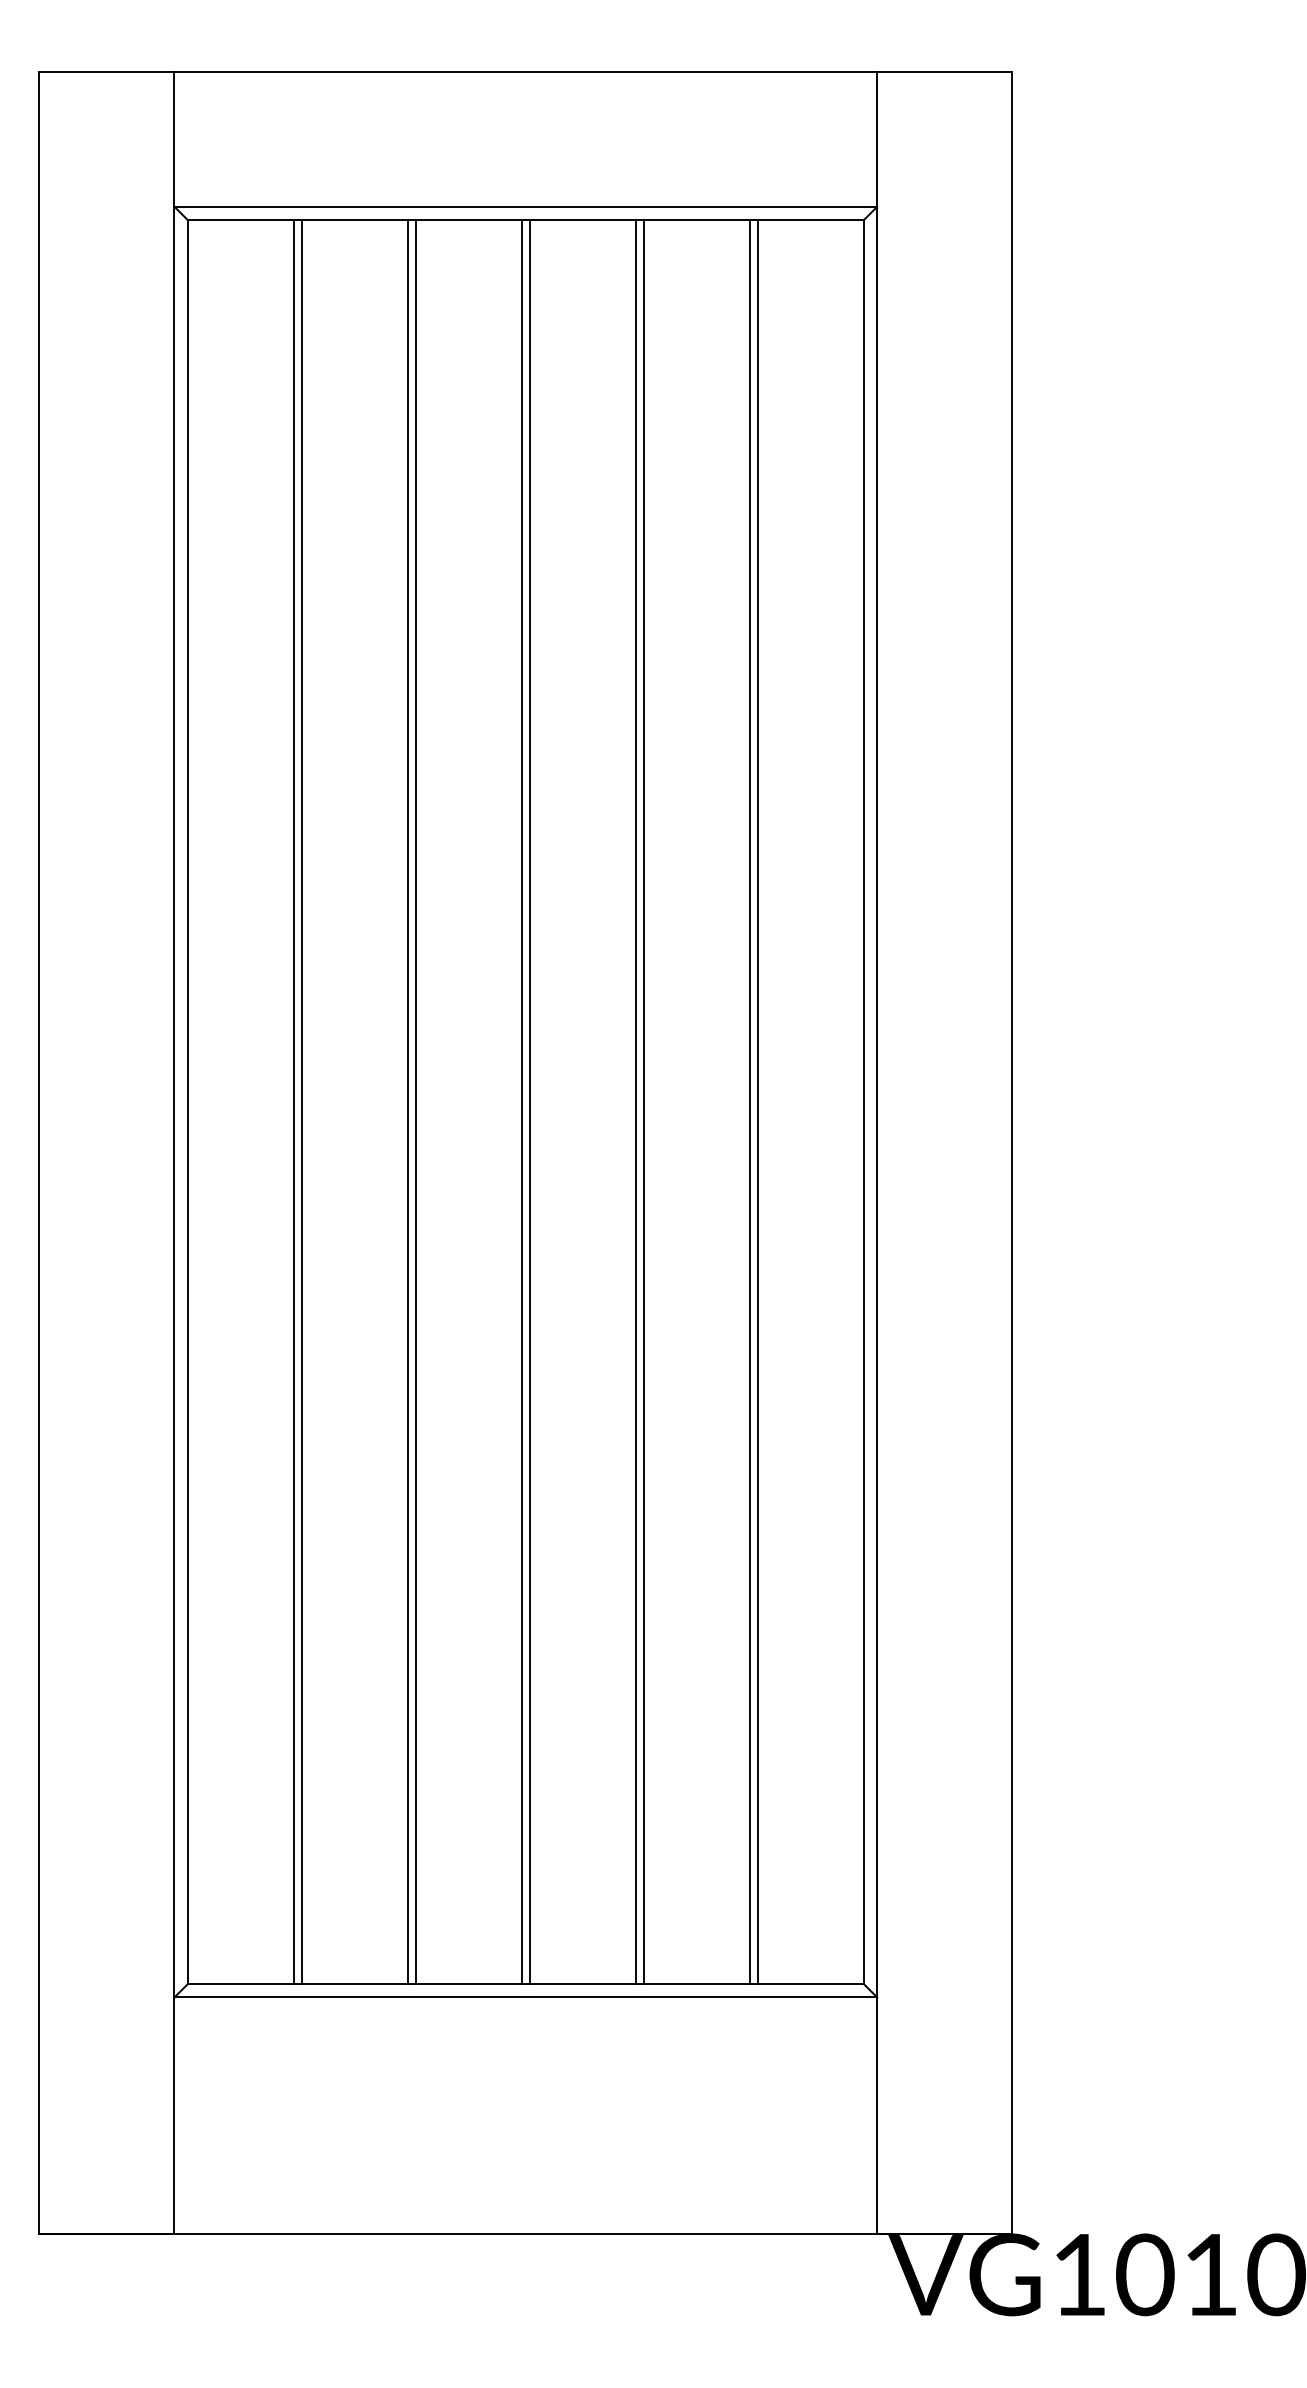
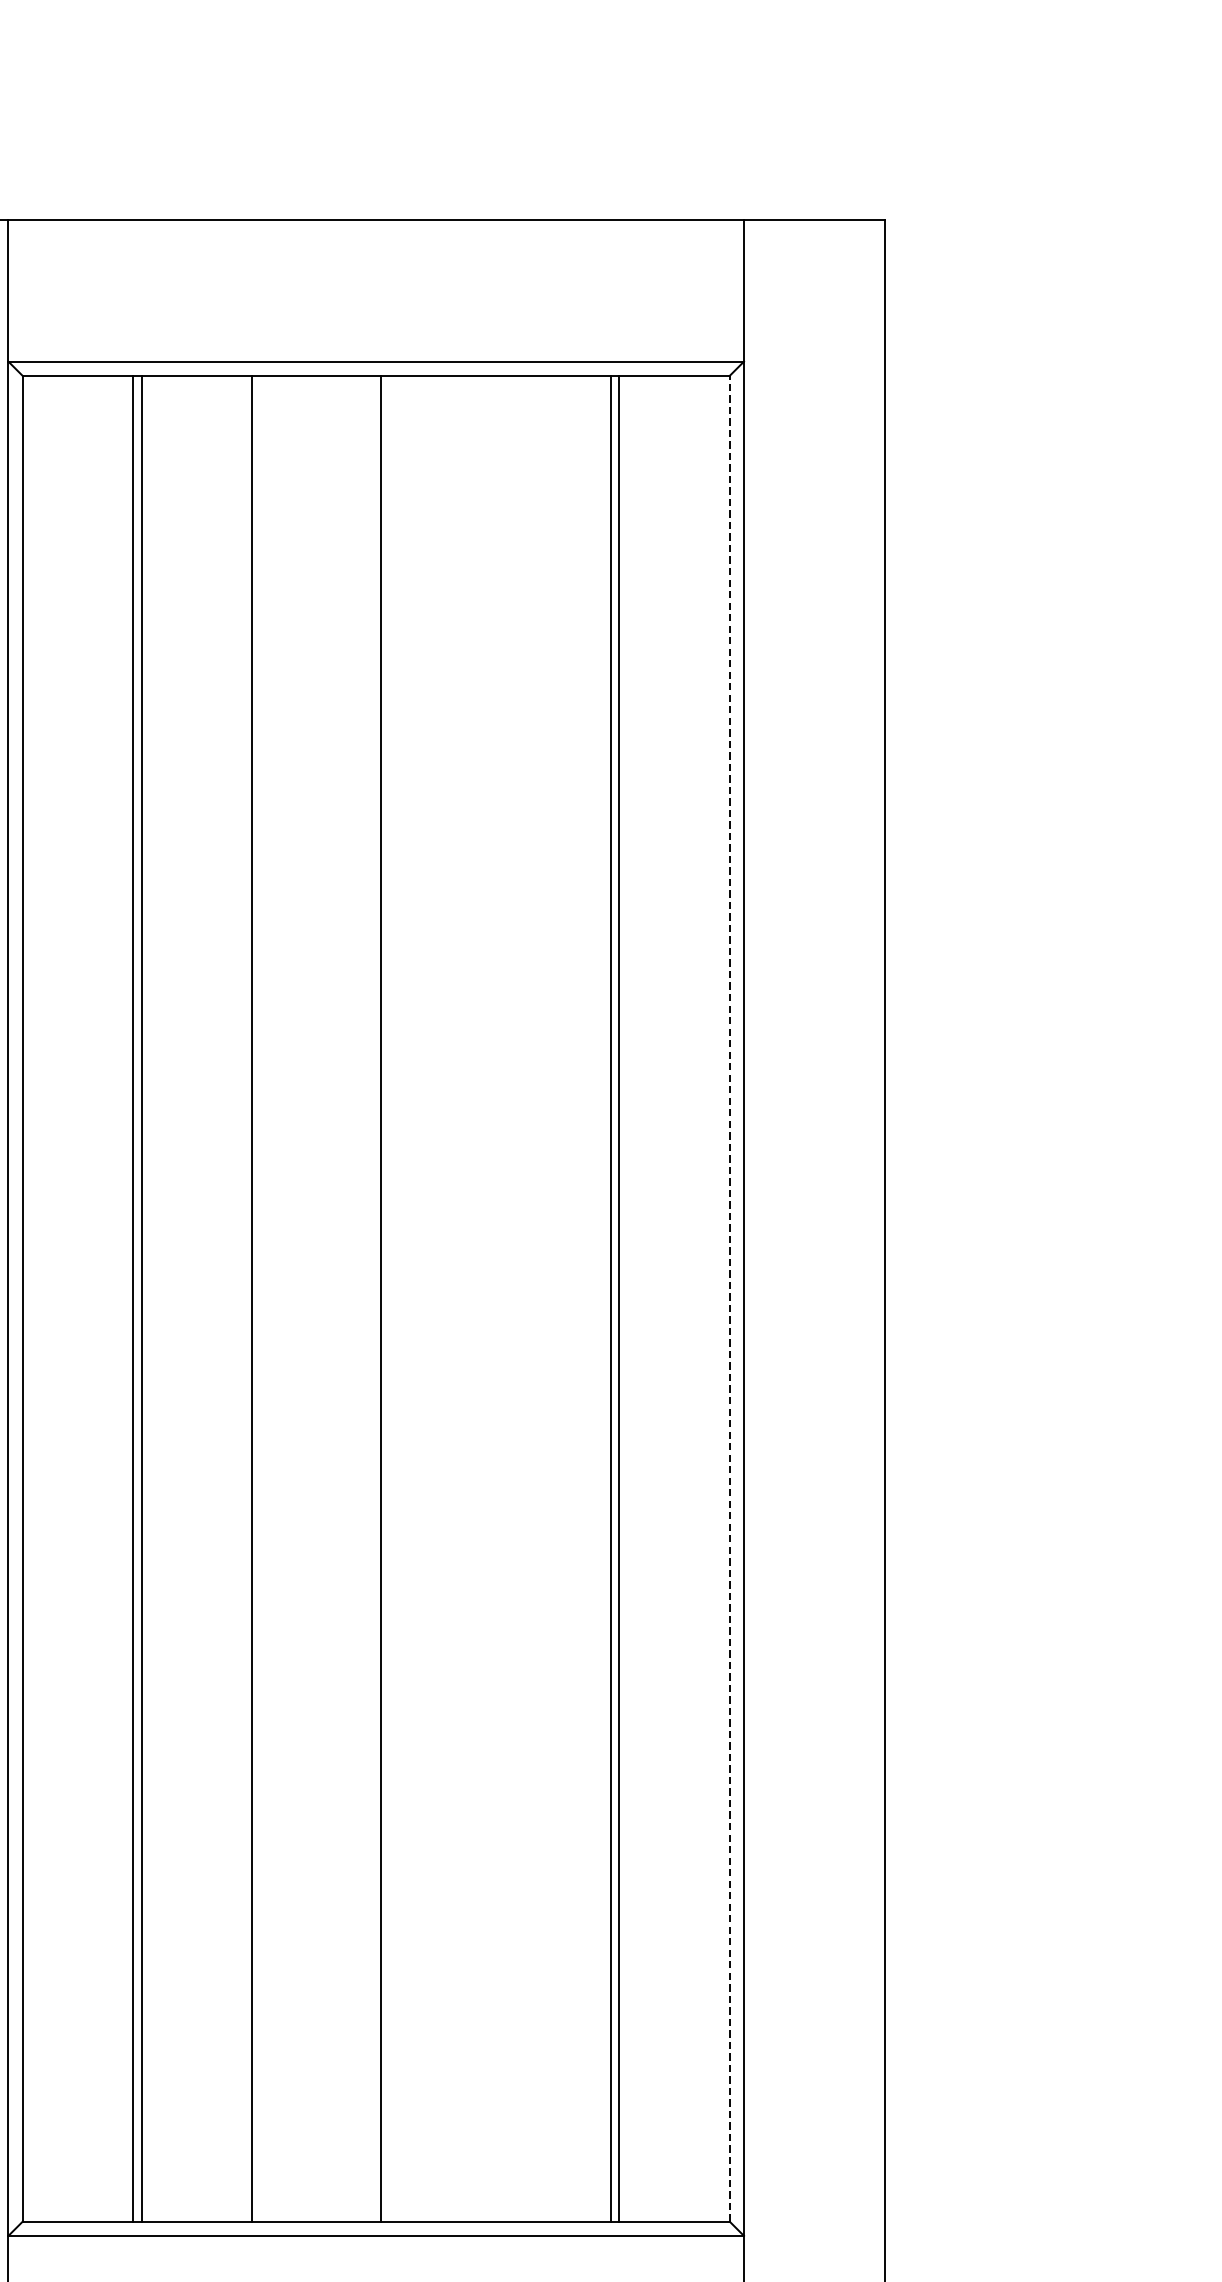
line: (416, 1101) -> (261, 1298), removed
line: (521, 1101) -> (371, 1298), removed
line: (635, 1101) -> (490, 1298), removed
line: (644, 1101) -> (500, 1298), removed
line: (863, 1102) -> (729, 1299), solid -> dashed

